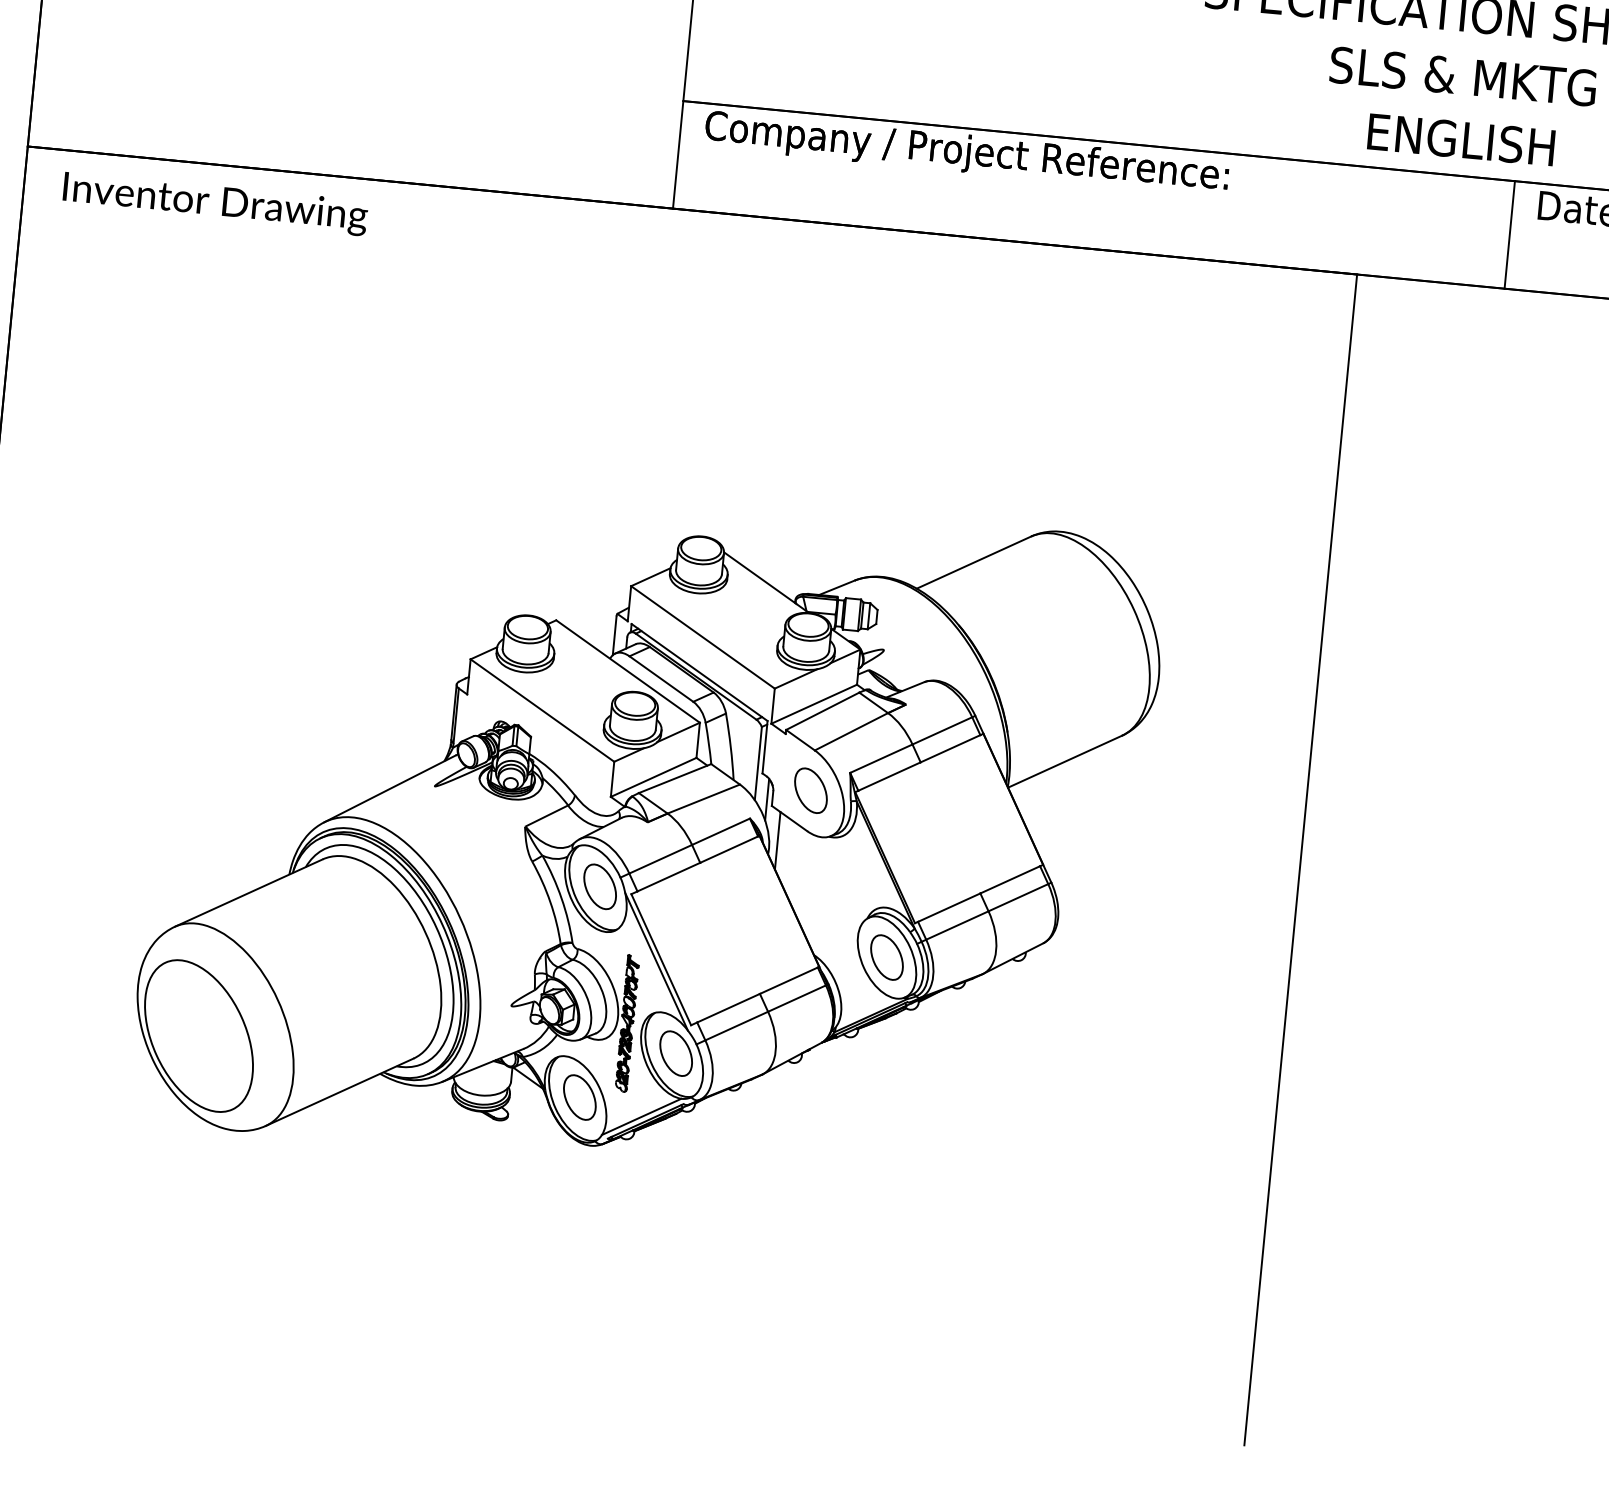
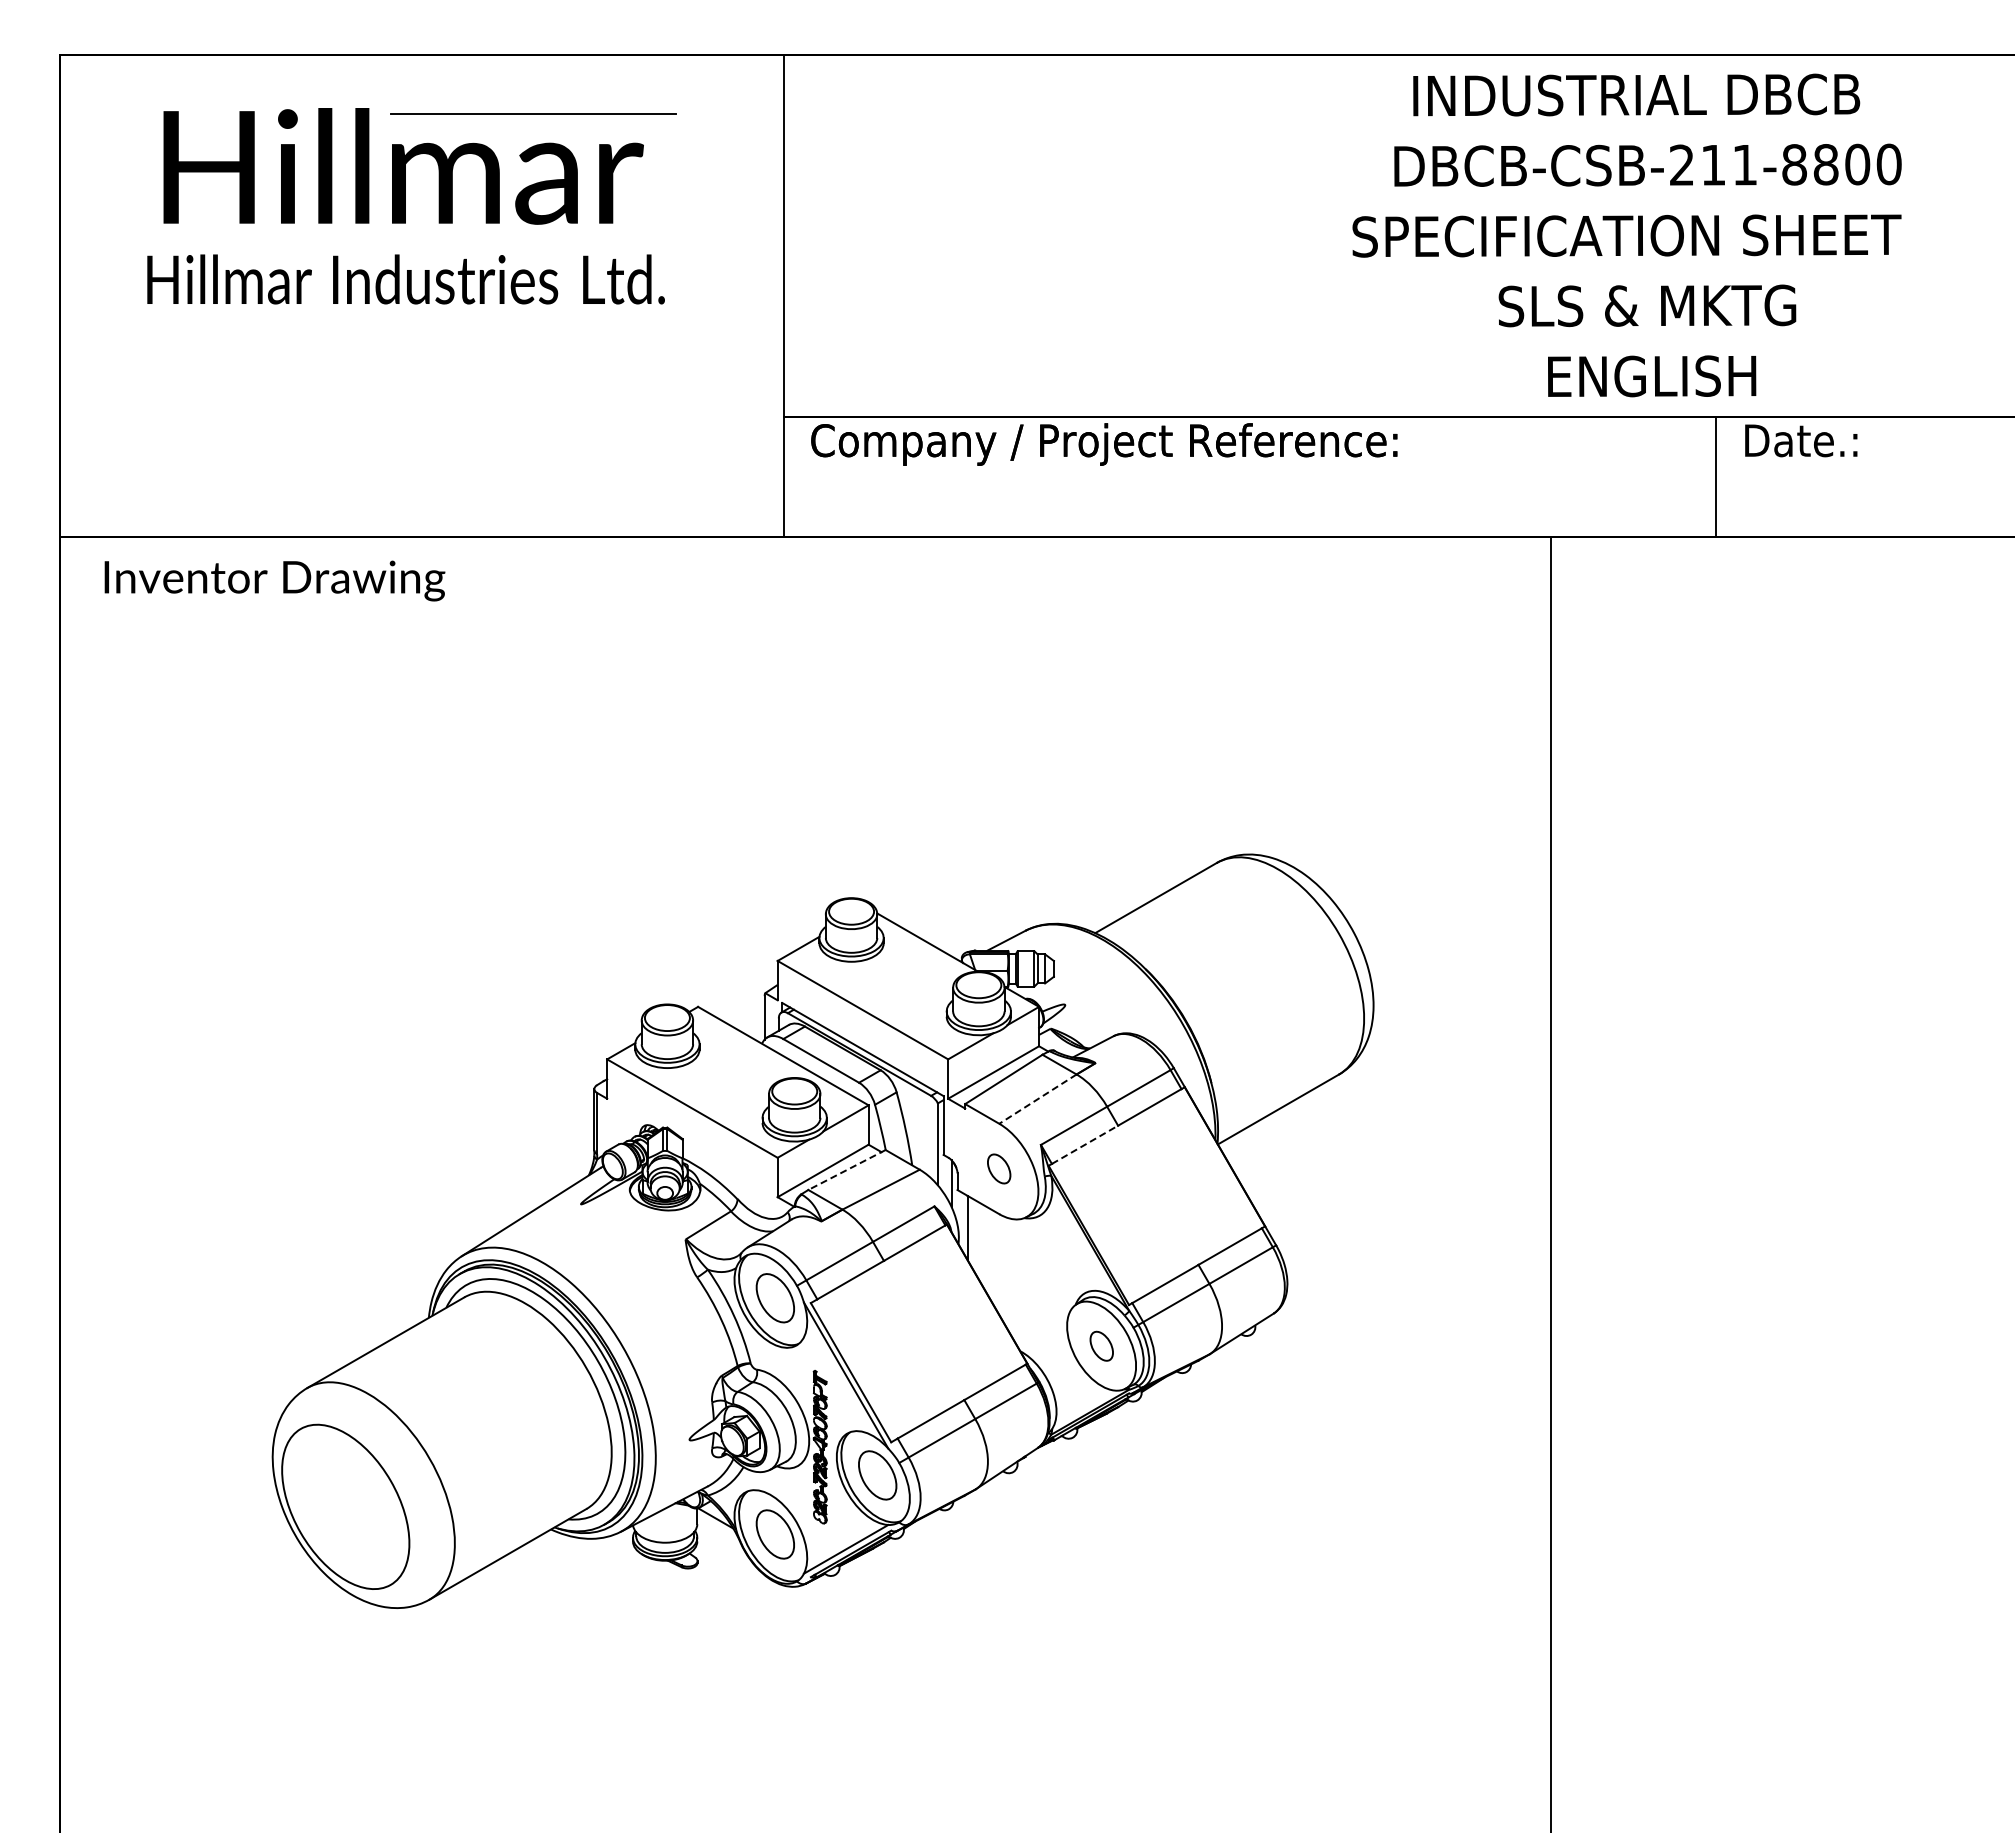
line: (851, 732) -> (1037, 1099), solid -> dashed
line: (889, 776) -> (1085, 1144), solid -> dashed
line: (675, 779) -> (847, 1170), solid -> dashed
part: (810, 790) -> (998, 1168), size x0.6
part: (886, 957) -> (1101, 1346), size x0.6

